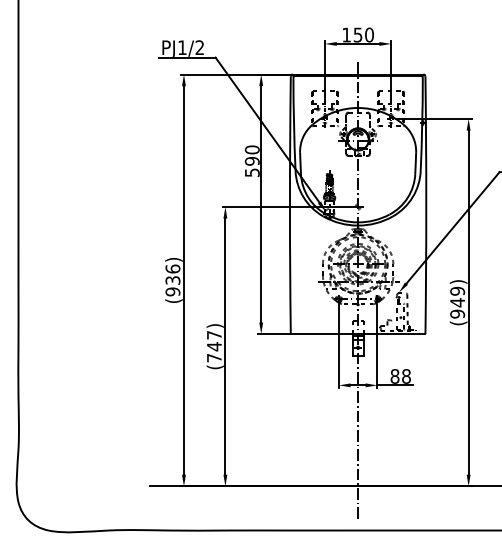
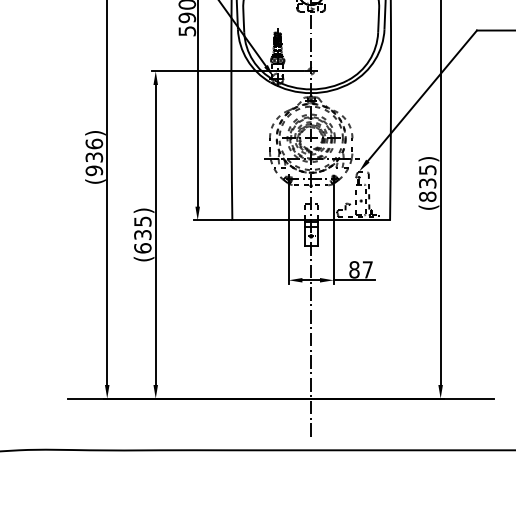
text: (457, 302) -> (427, 183), (949) -> (835)
text: (213, 346) -> (141, 234), (747) -> (635)
text: (406, 376) -> (367, 269), 88 -> 87

